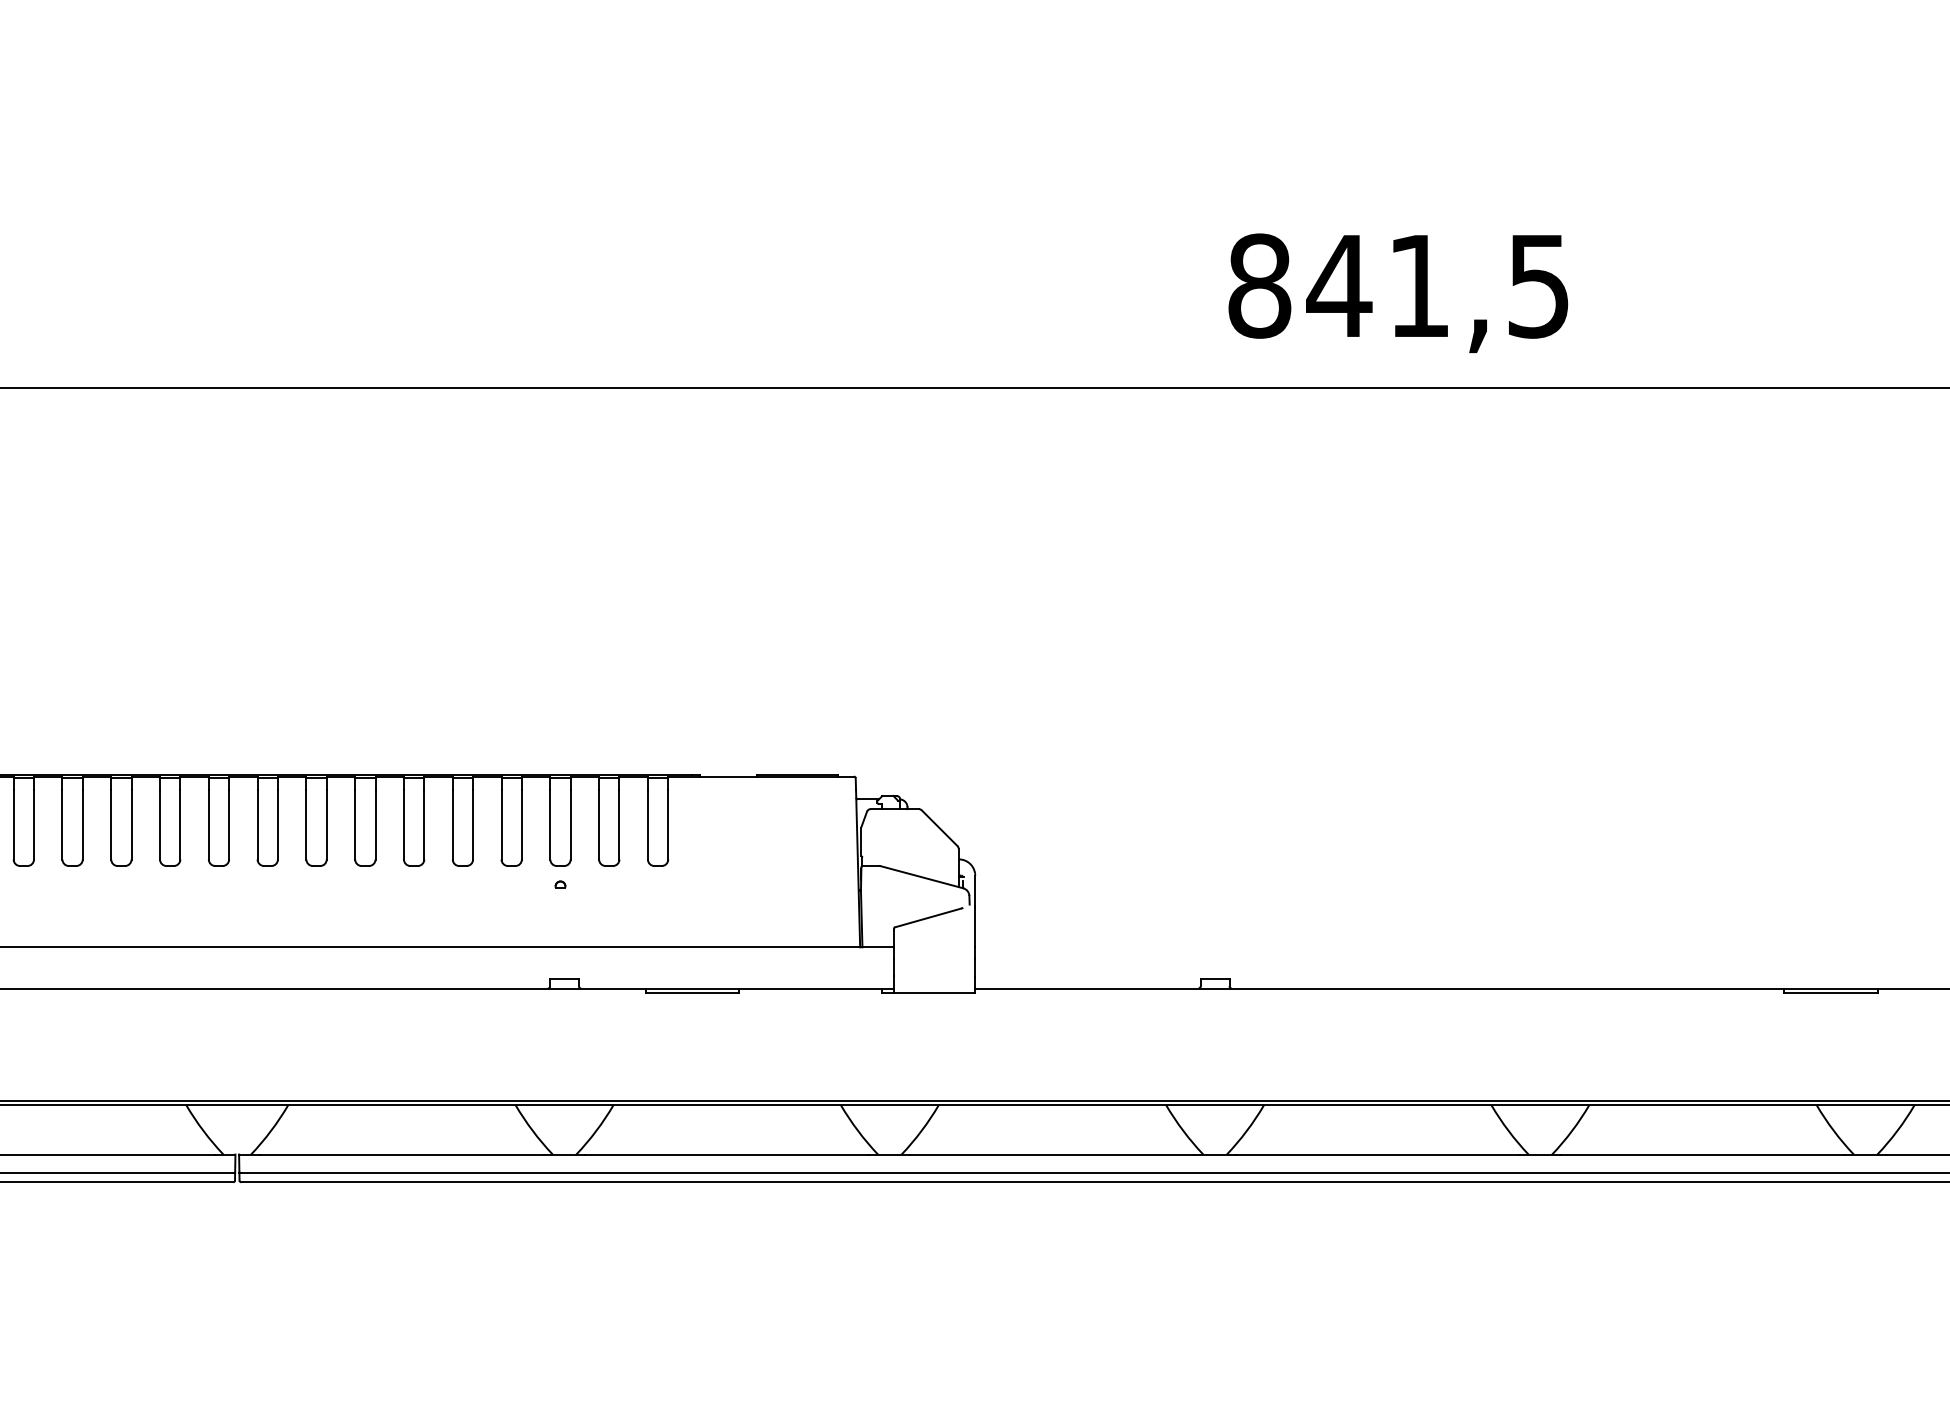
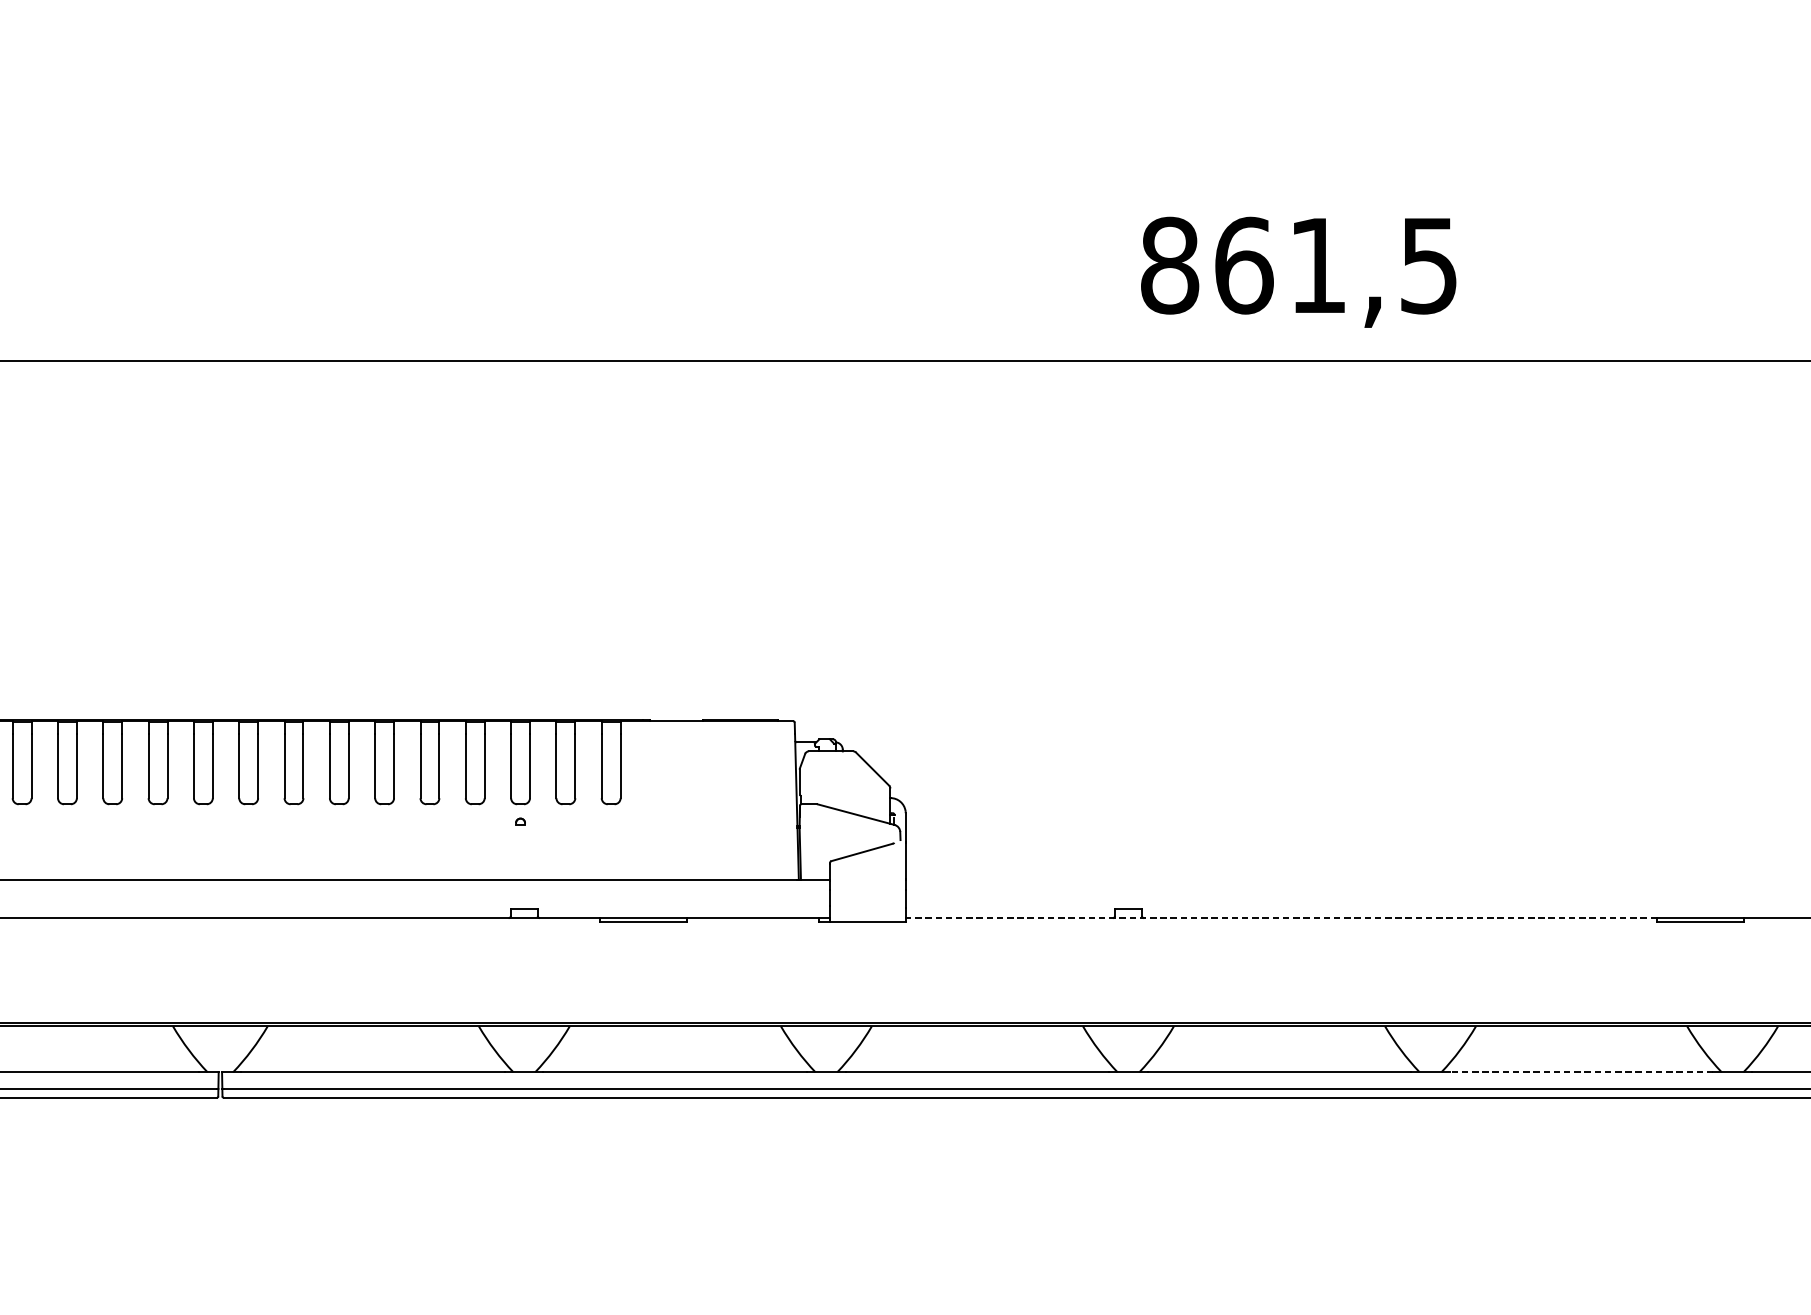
text: (1339, 285) -> (1244, 265), 841,5 -> 861,5
line: (1379, 988) -> (1281, 918), solid -> dashed
line: (1702, 1154) -> (1581, 1072), solid -> dashed

